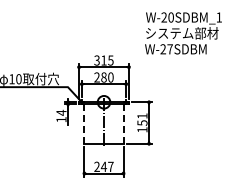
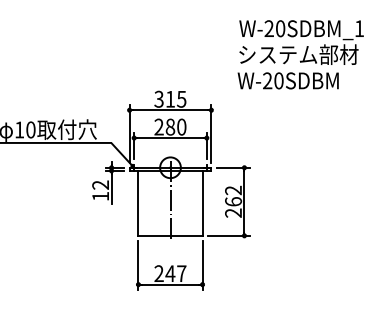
text: (169, 49) -> (277, 81), W-27SDBM -> W-20SDBM
text: (61, 112) -> (100, 184), 14 -> 12
text: (142, 122) -> (233, 200), 151 -> 262
line: (84, 123) -> (138, 202), dashed -> solid
line: (123, 123) -> (202, 202), dashed -> solid

